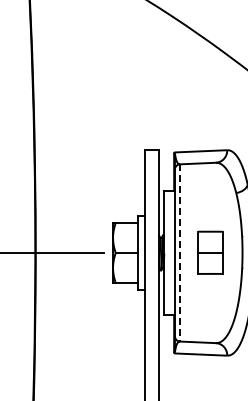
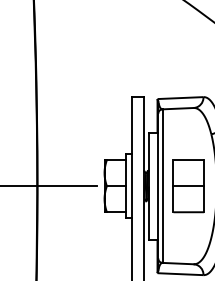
line: (179, 252) -> (162, 185), dashed -> solid
part: (210, 252) -> (189, 185), size x1.43

